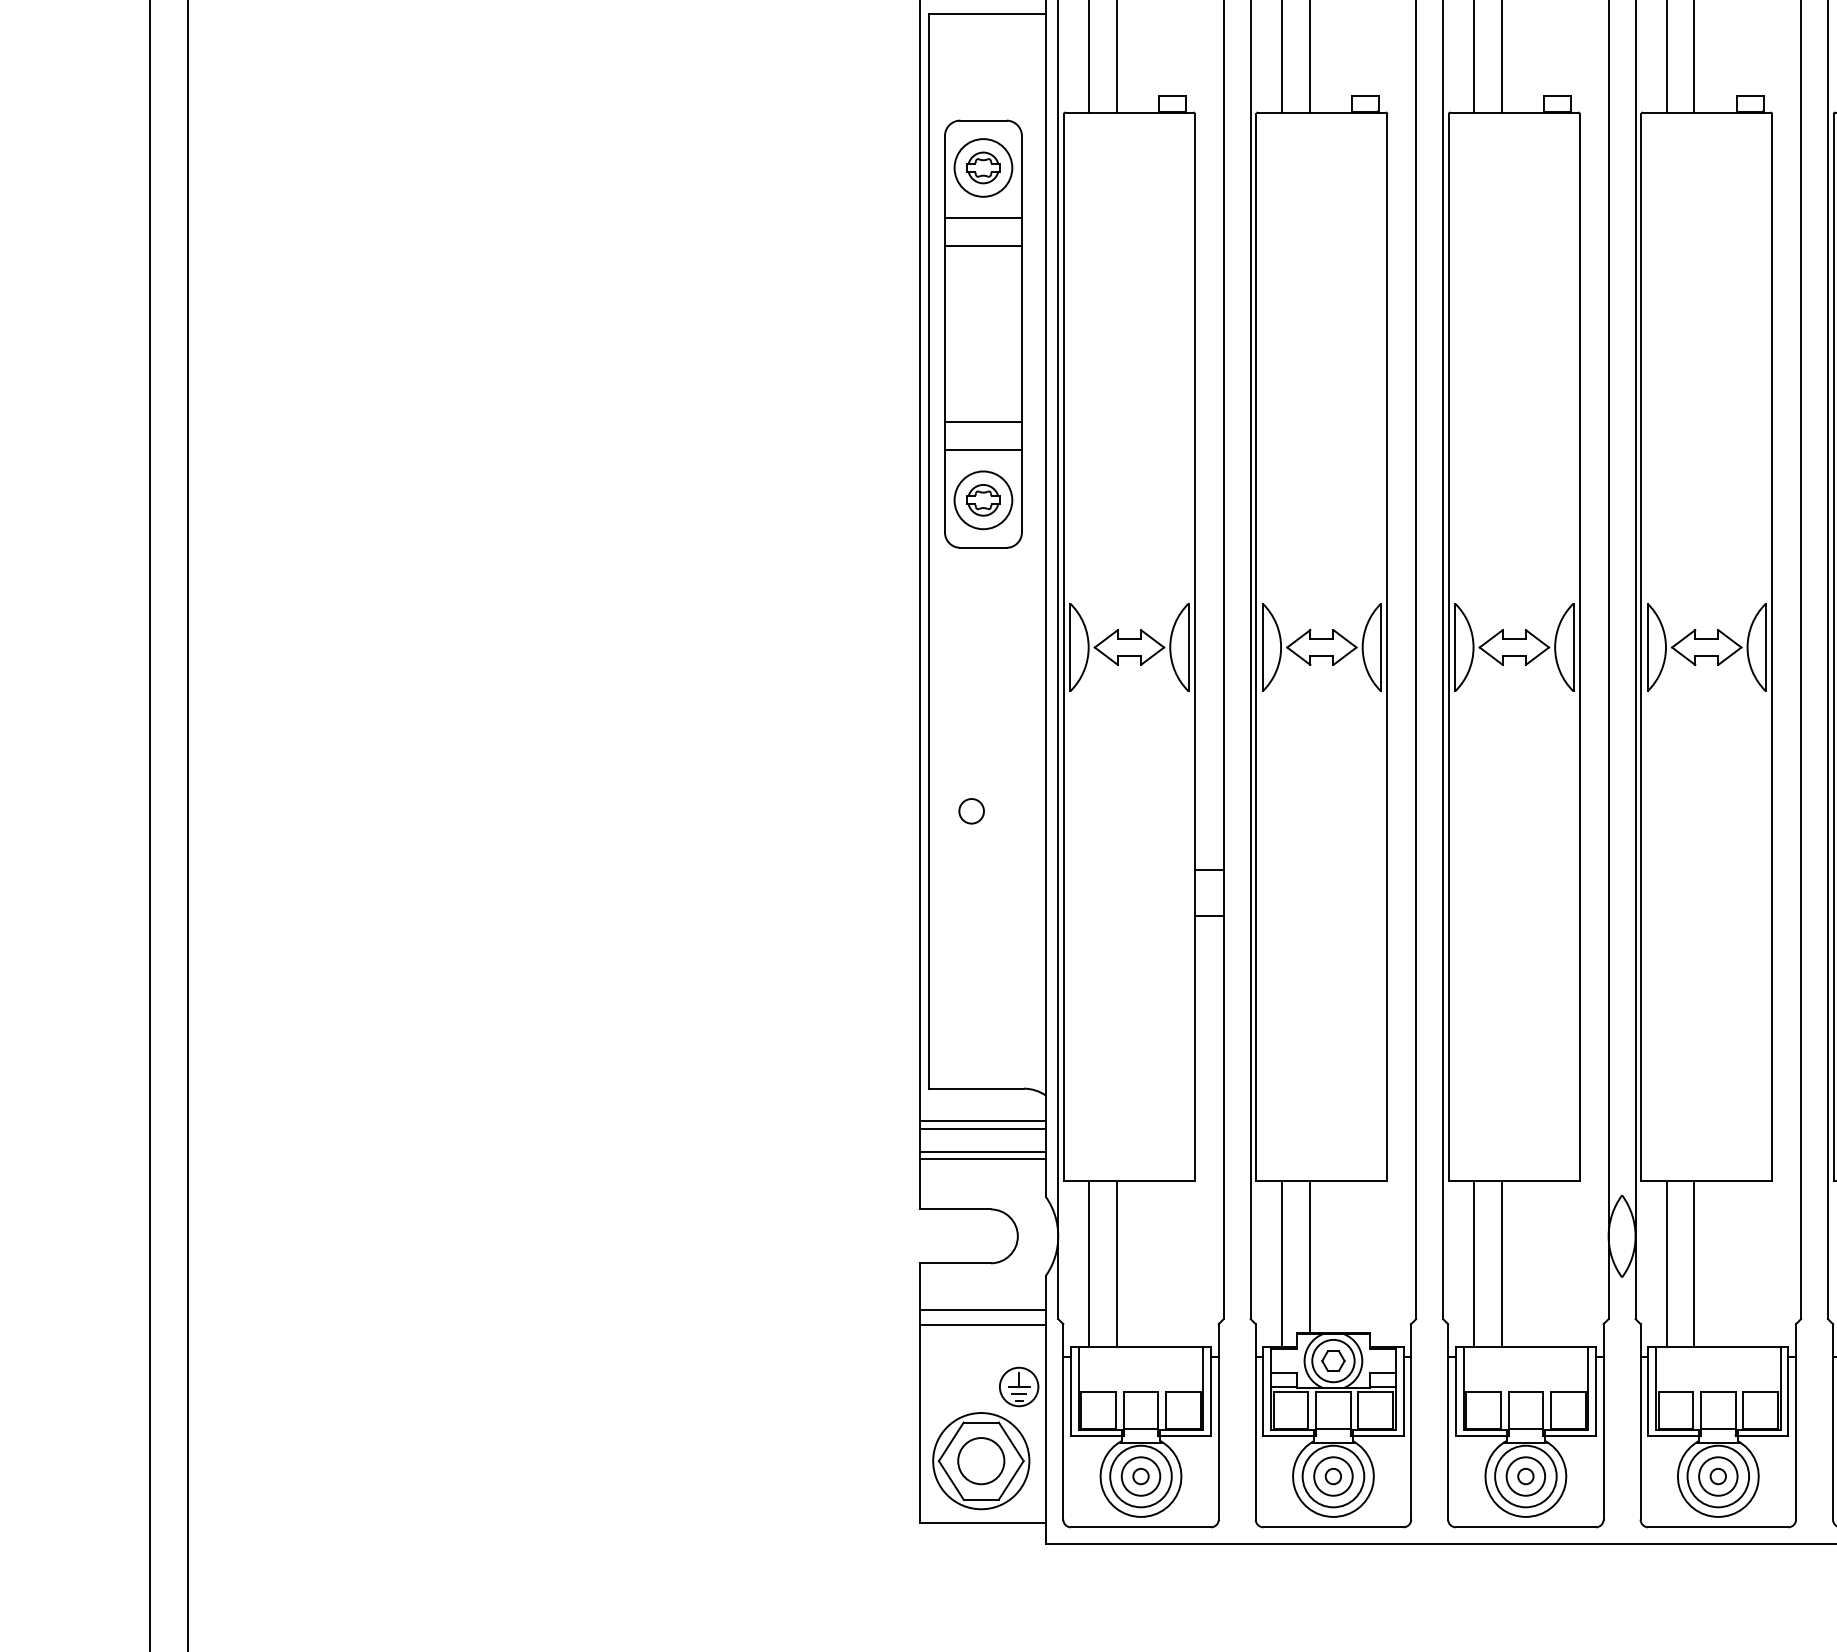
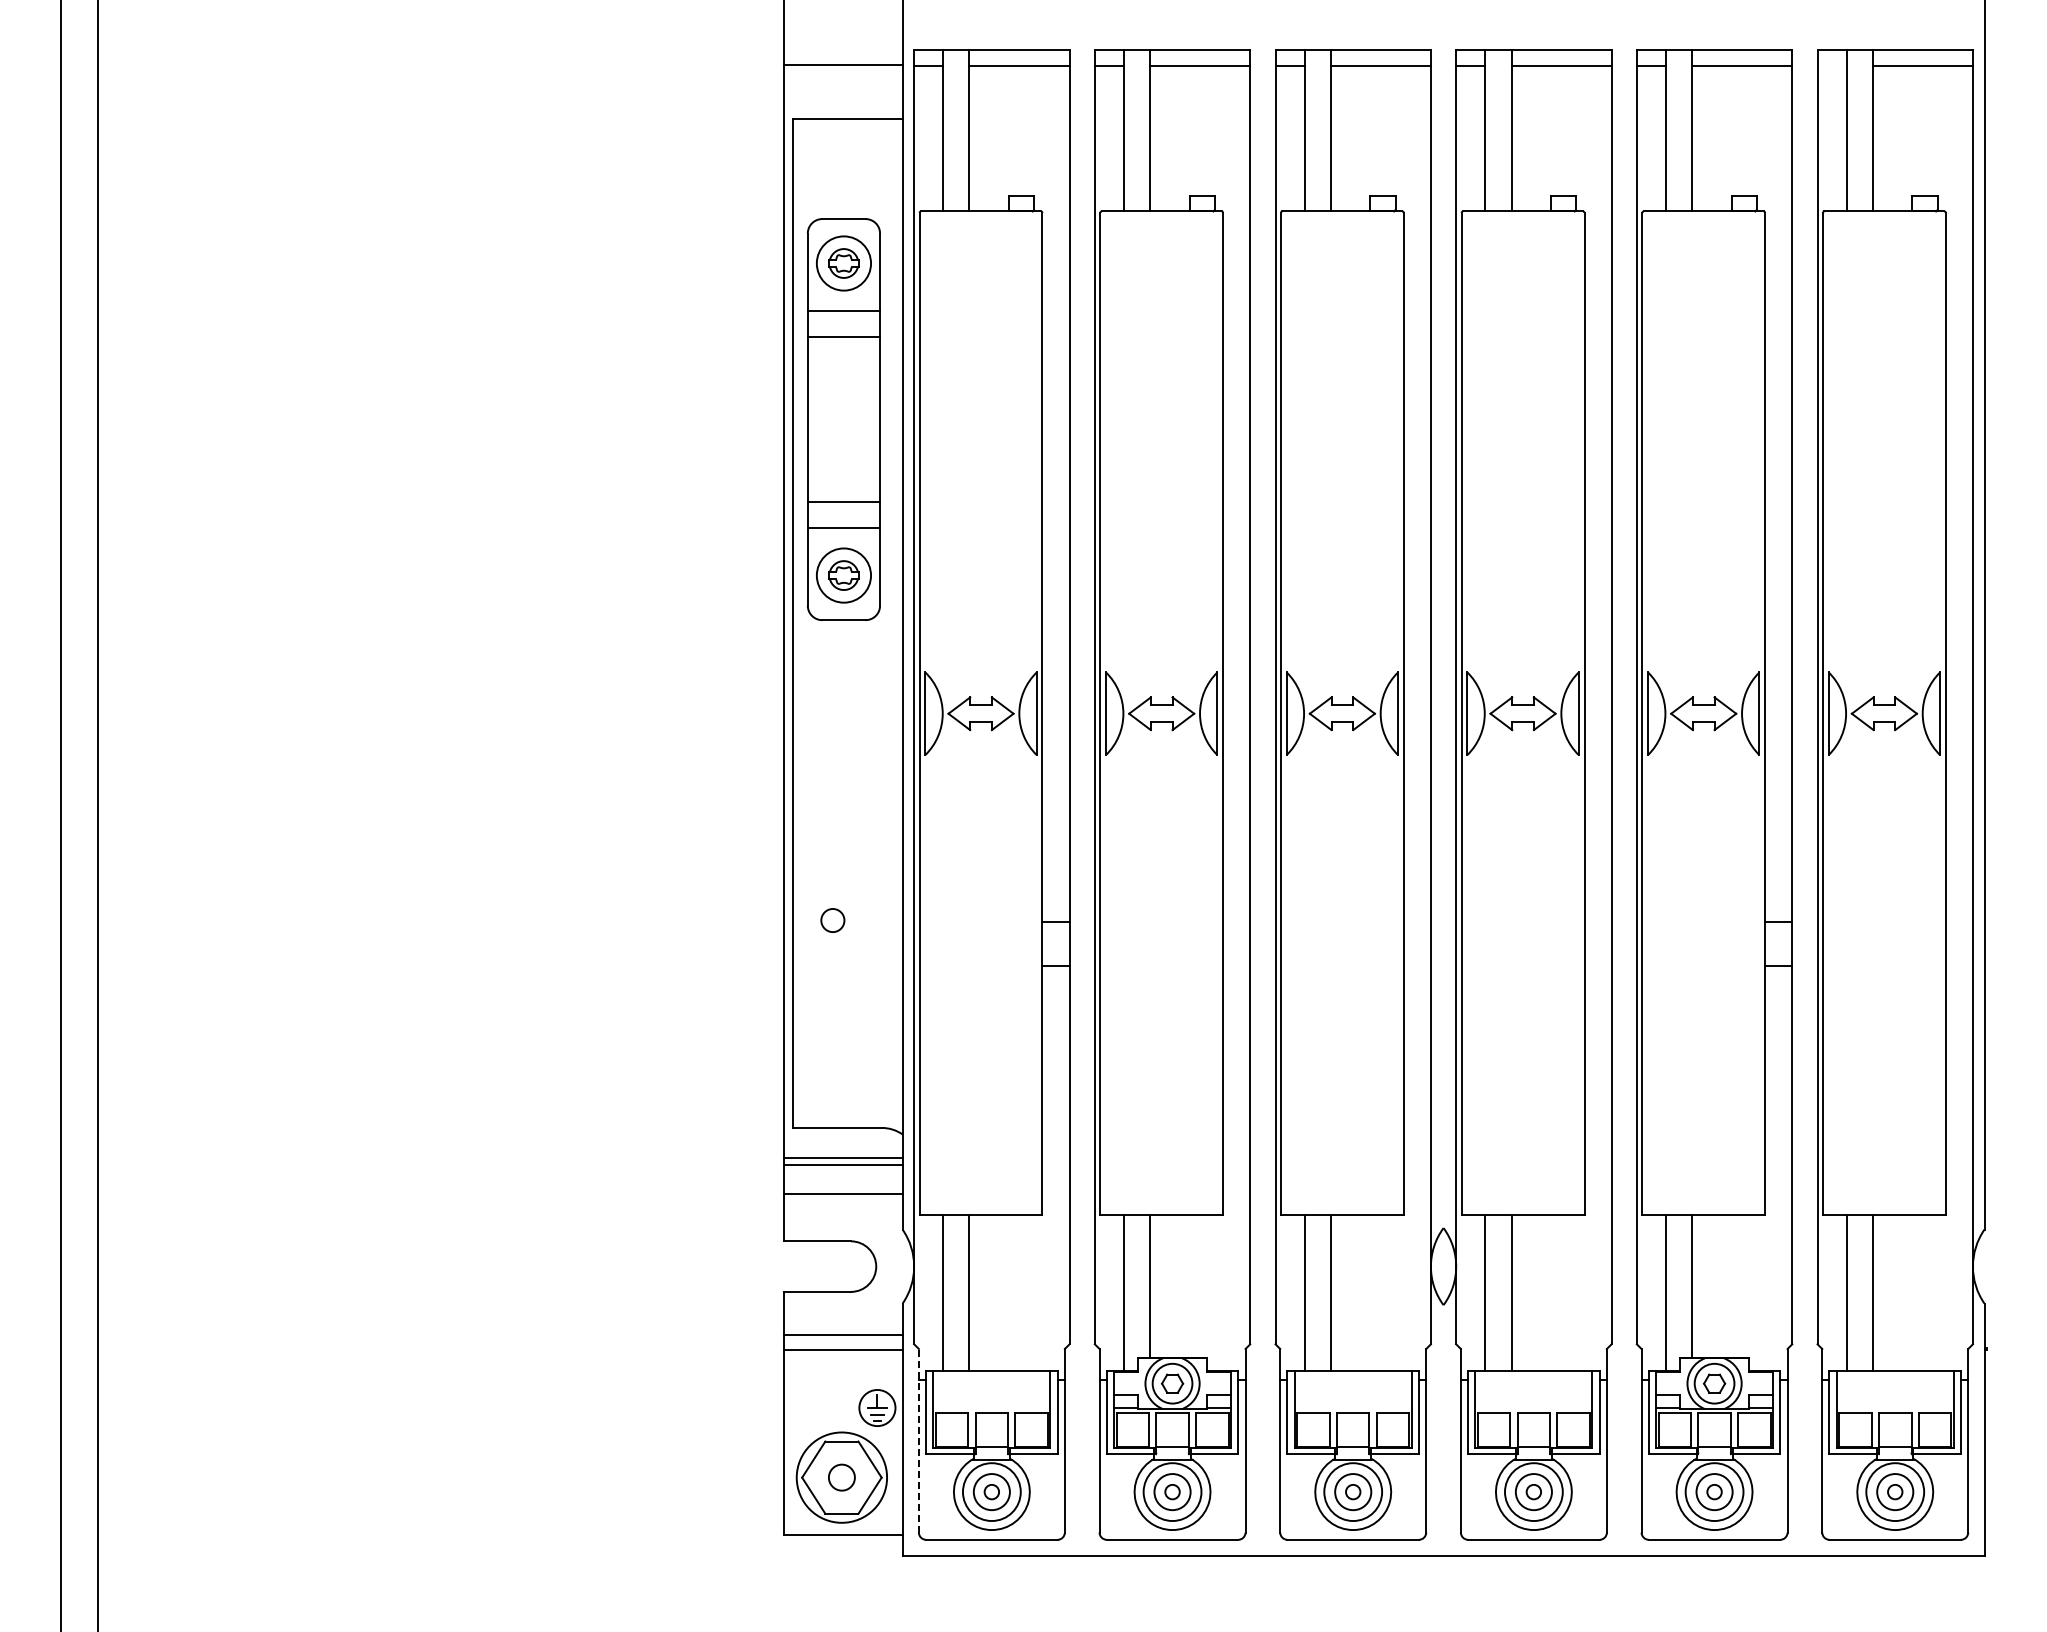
circle: (971, 811) -> (832, 920), moved
line: (982, 1152) -> (843, 1187), removed
line: (1062, 1421) -> (918, 1440), solid -> dashed
circle: (980, 1460) -> (841, 1477), size x0.6

